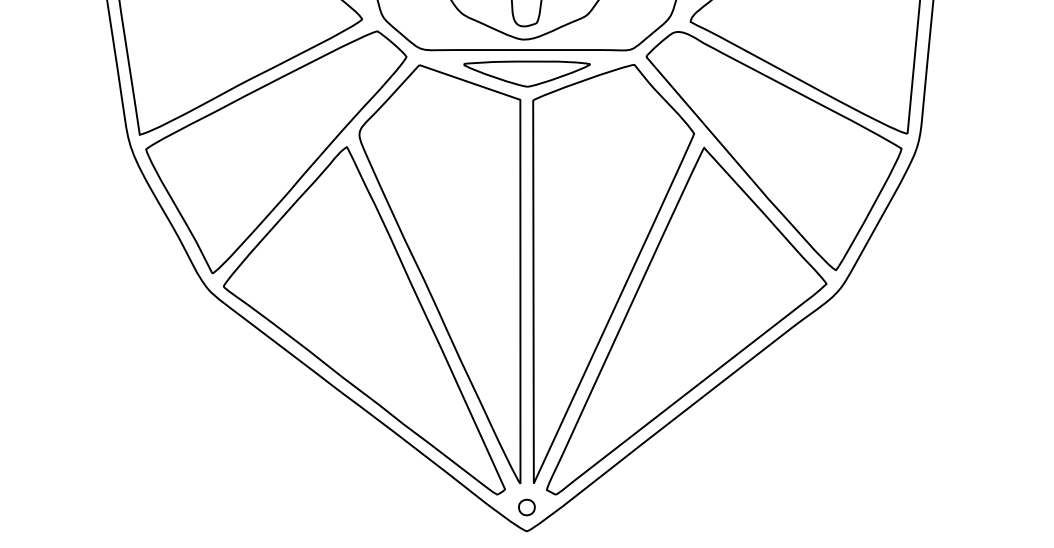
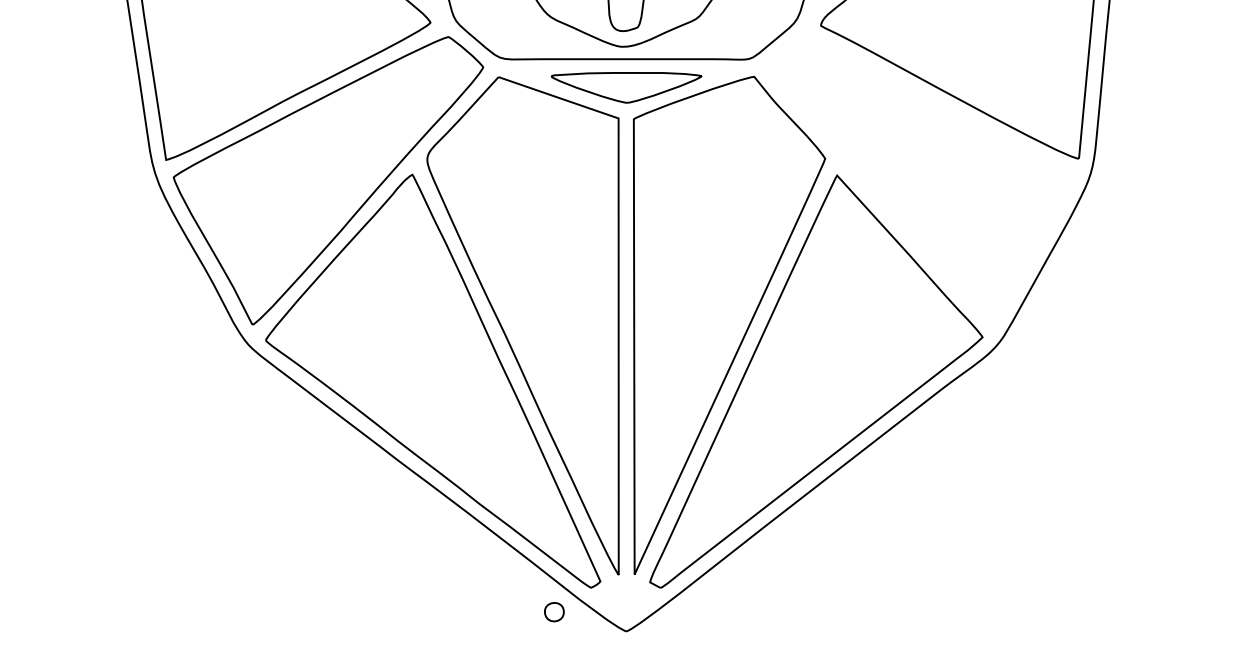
part: (773, 150) -> (919, 178), removed
part: (527, 507) -> (554, 612), moved

